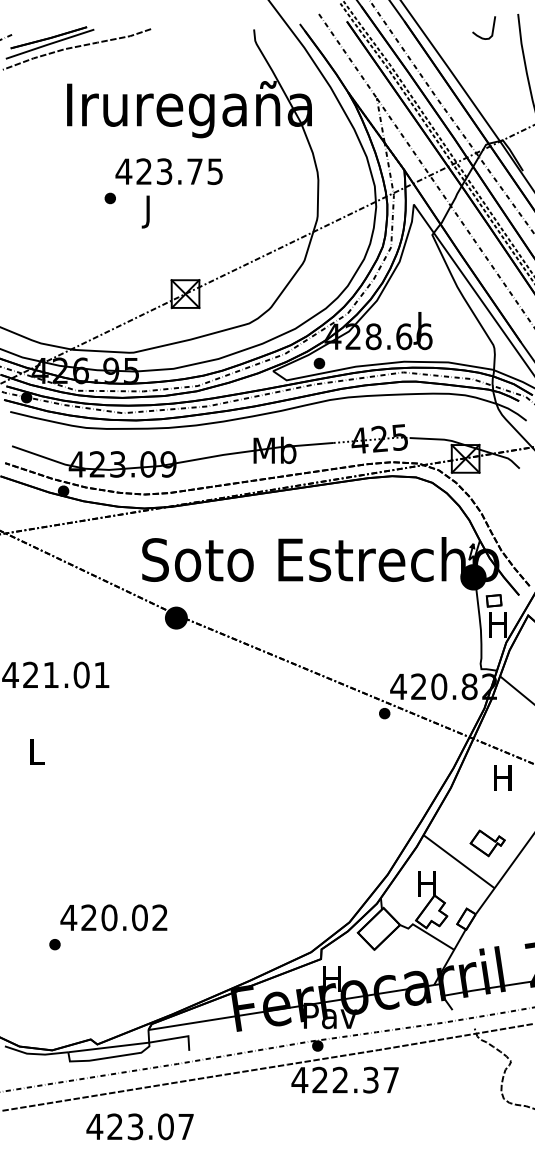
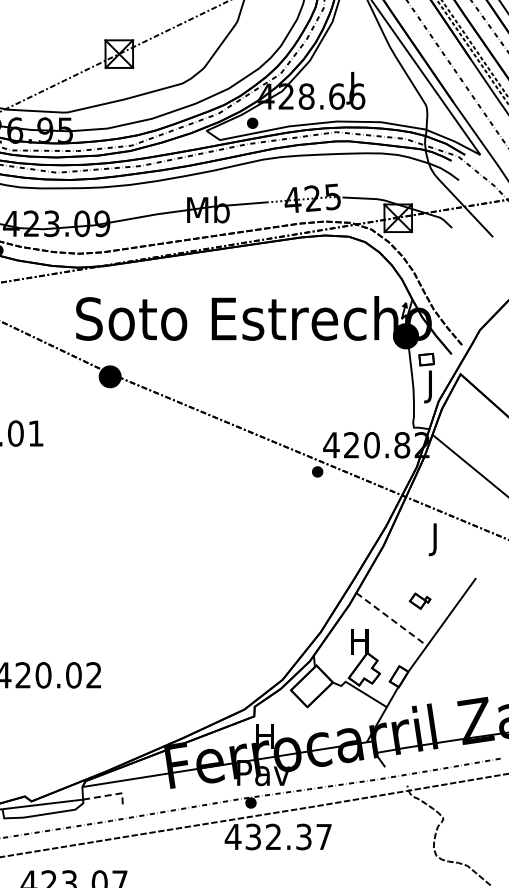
text: (497, 627) -> (429, 386), H -> J
text: (502, 781) -> (434, 539), H -> J
part: (487, 843) -> (420, 601), size x0.6
line: (459, 861) -> (392, 619), solid -> dashed
line: (176, 1038) -> (110, 795), solid -> dashed
text: (319, 1080) -> (252, 837), 422.37 -> 432.37

